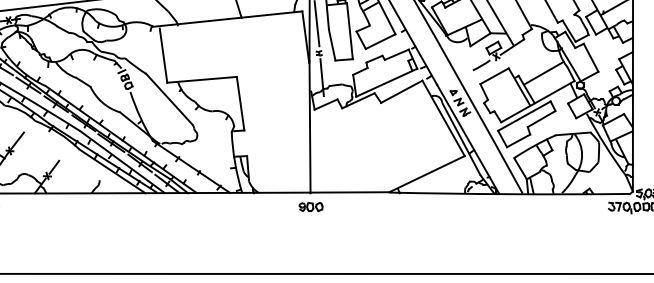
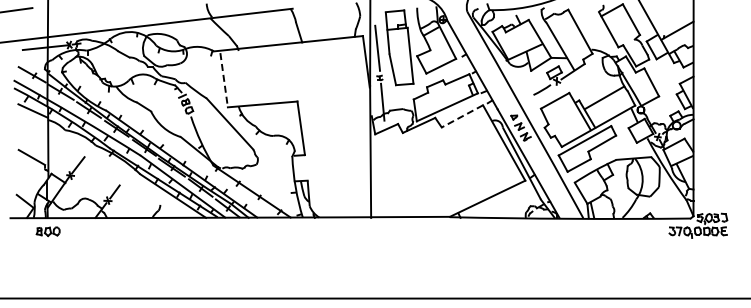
line: (163, 55) -> (224, 80), solid -> dashed
line: (400, 91) -> (461, 116), solid -> dashed
part: (310, 206) -> (371, 231), removed

